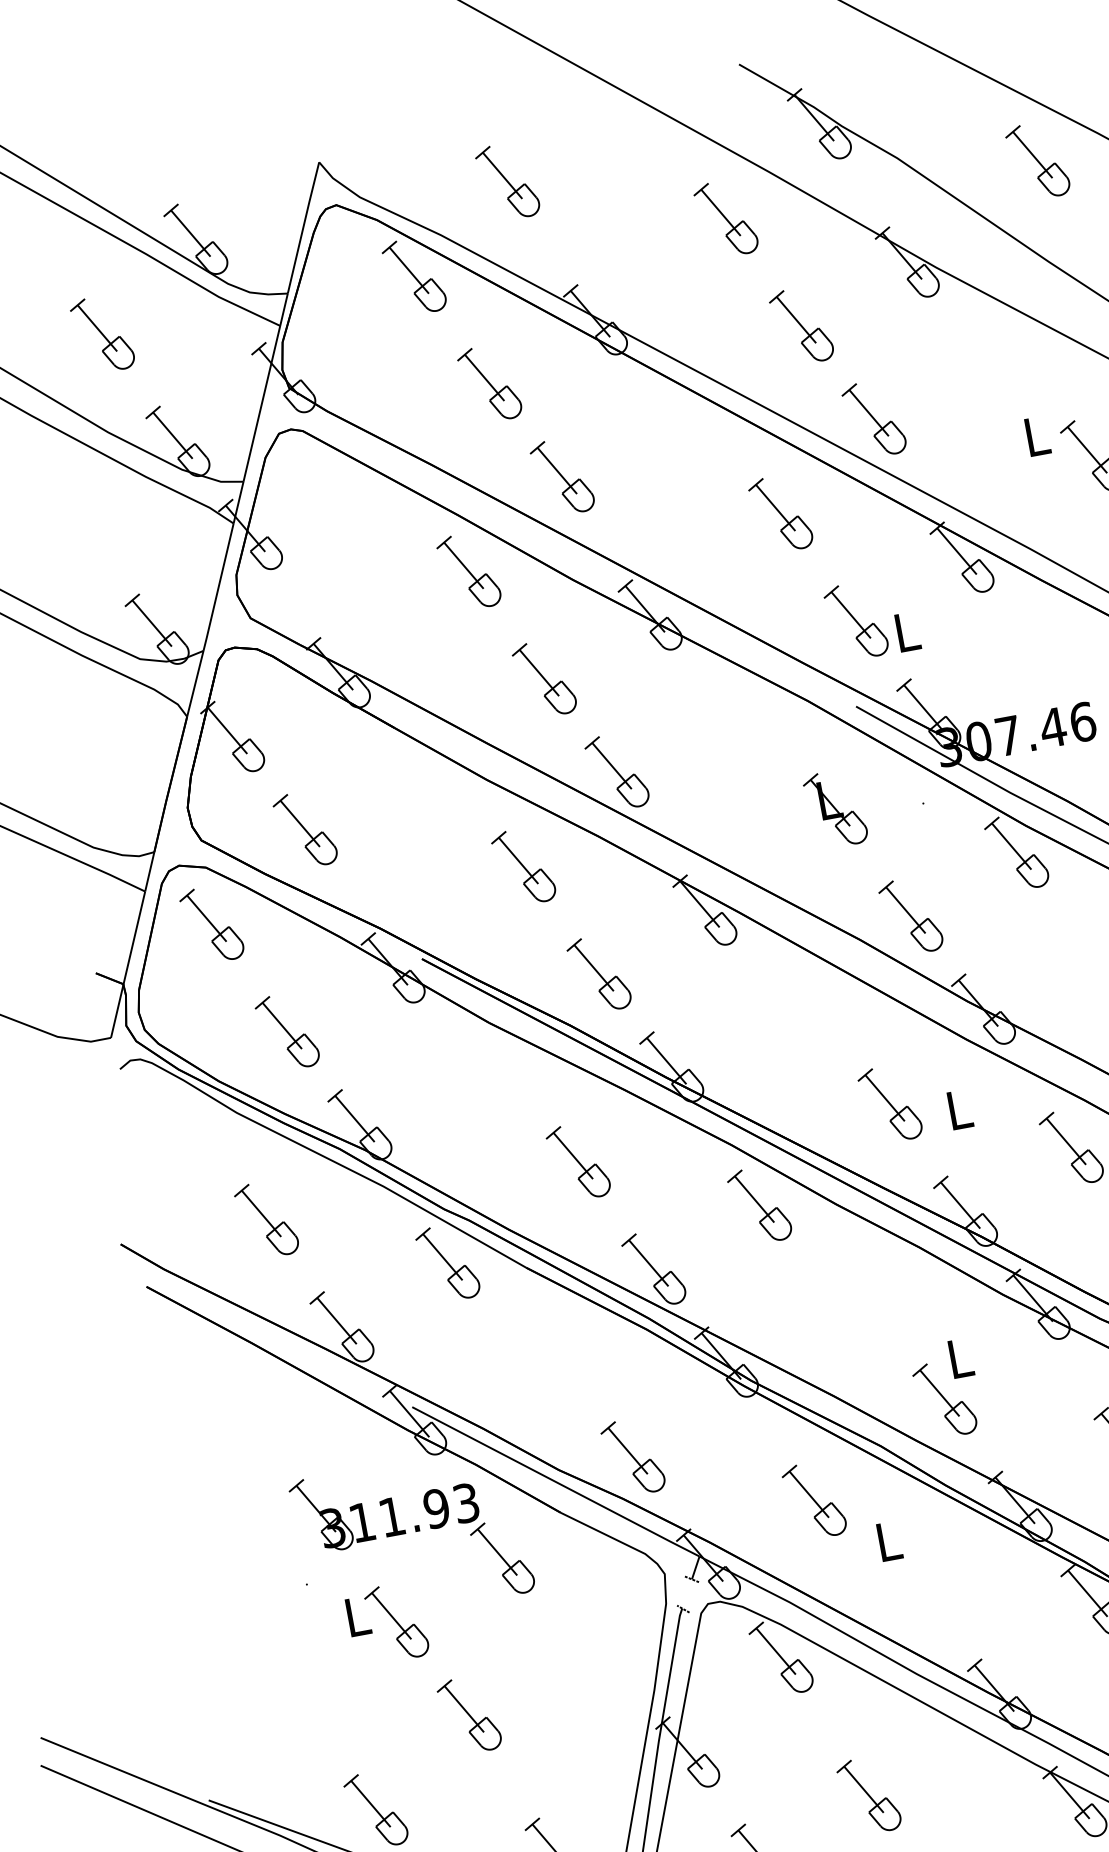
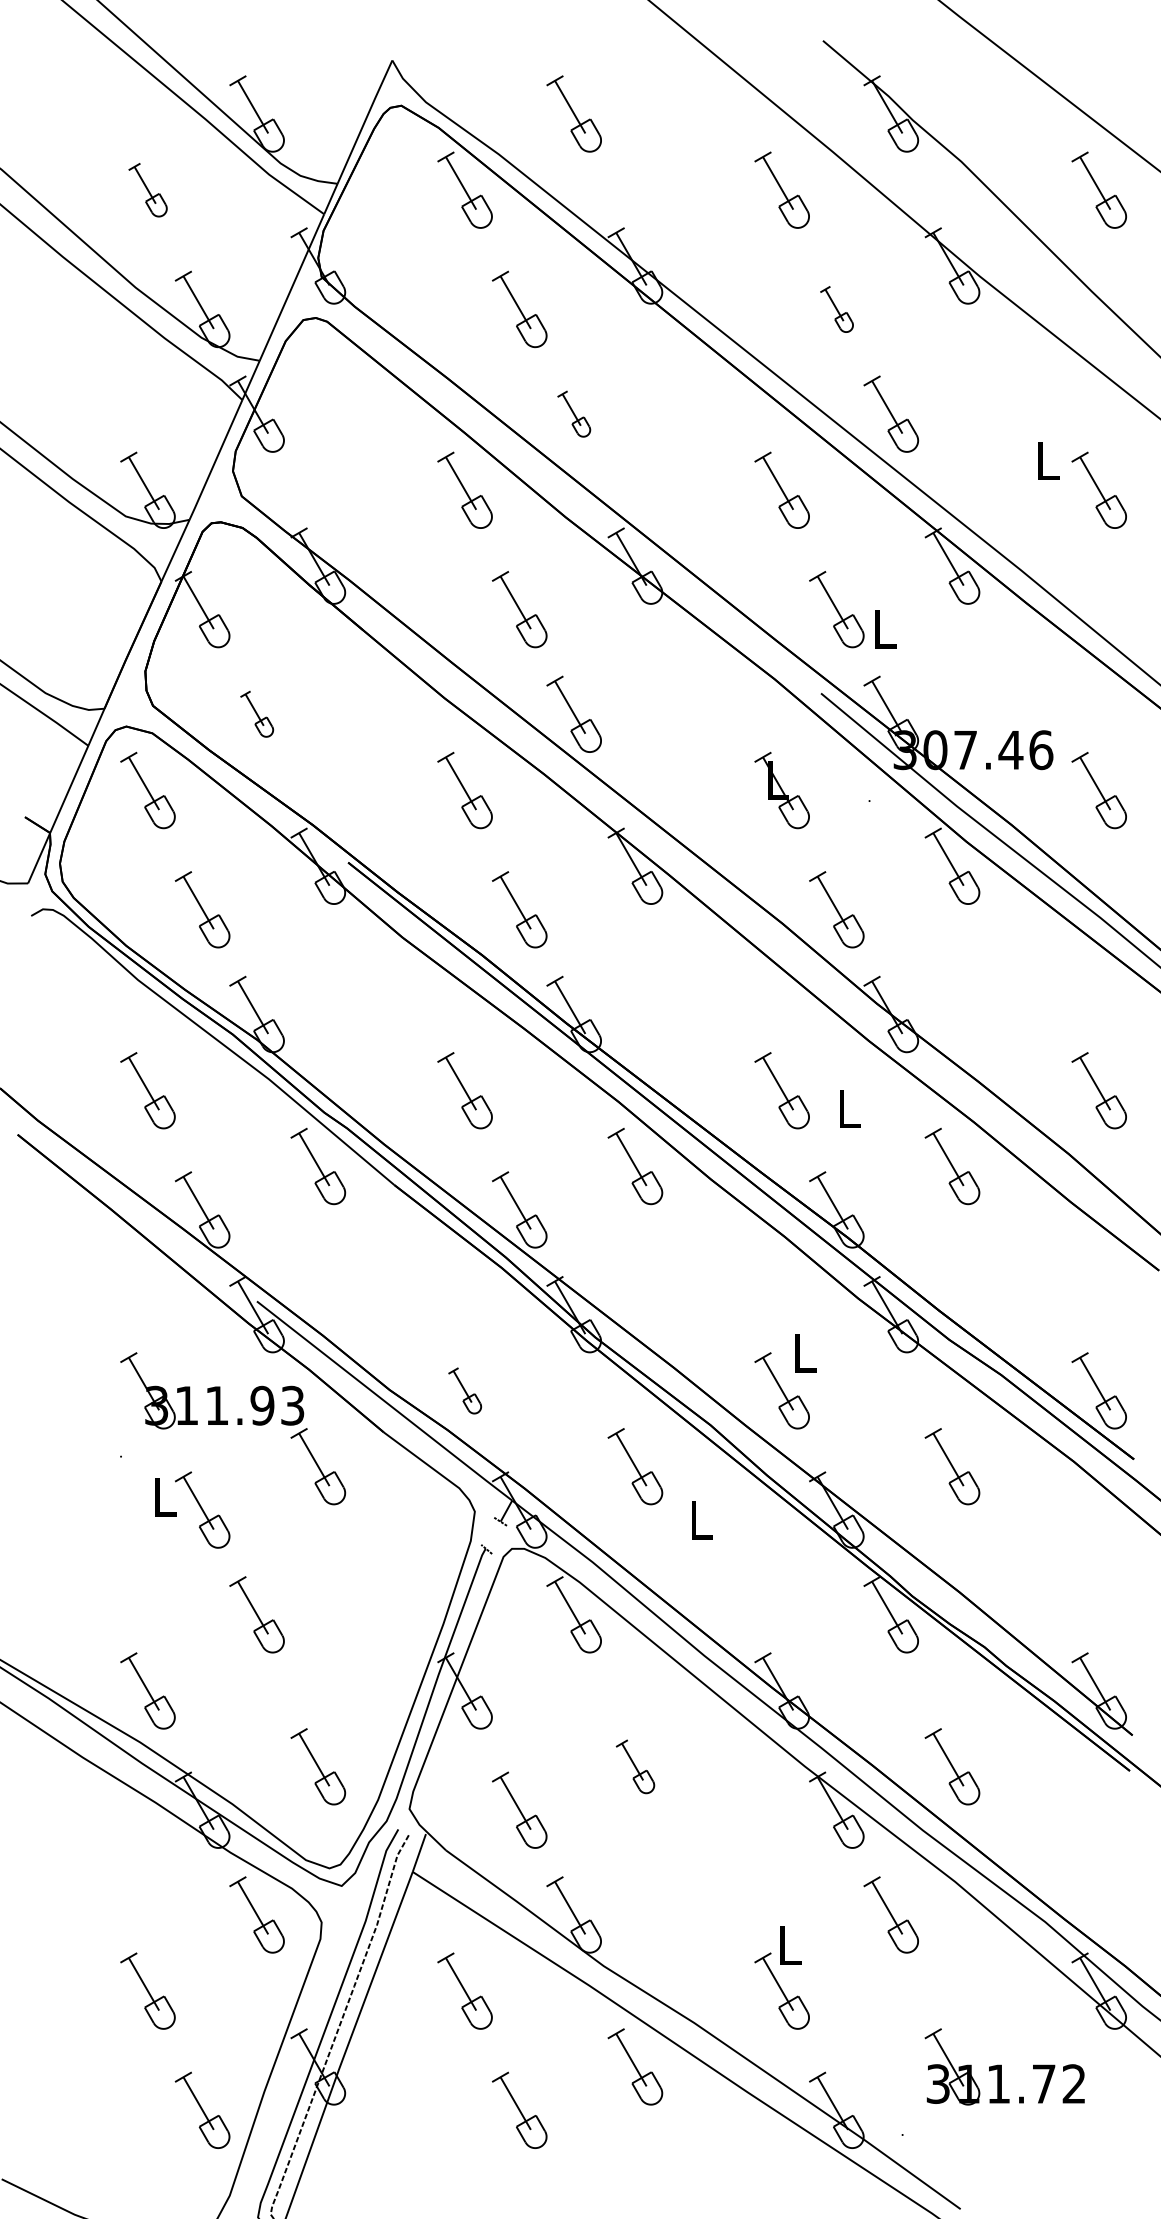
part: (801, 326) -> (836, 309), size x0.6
part: (101, 333) -> (147, 189), size x0.7
part: (561, 476) -> (573, 413), size x0.6
part: (304, 829) -> (256, 713), size x0.6
part: (632, 1456) -> (464, 1390), size x0.6
part: (869, 1795) -> (635, 1766), size x0.7

